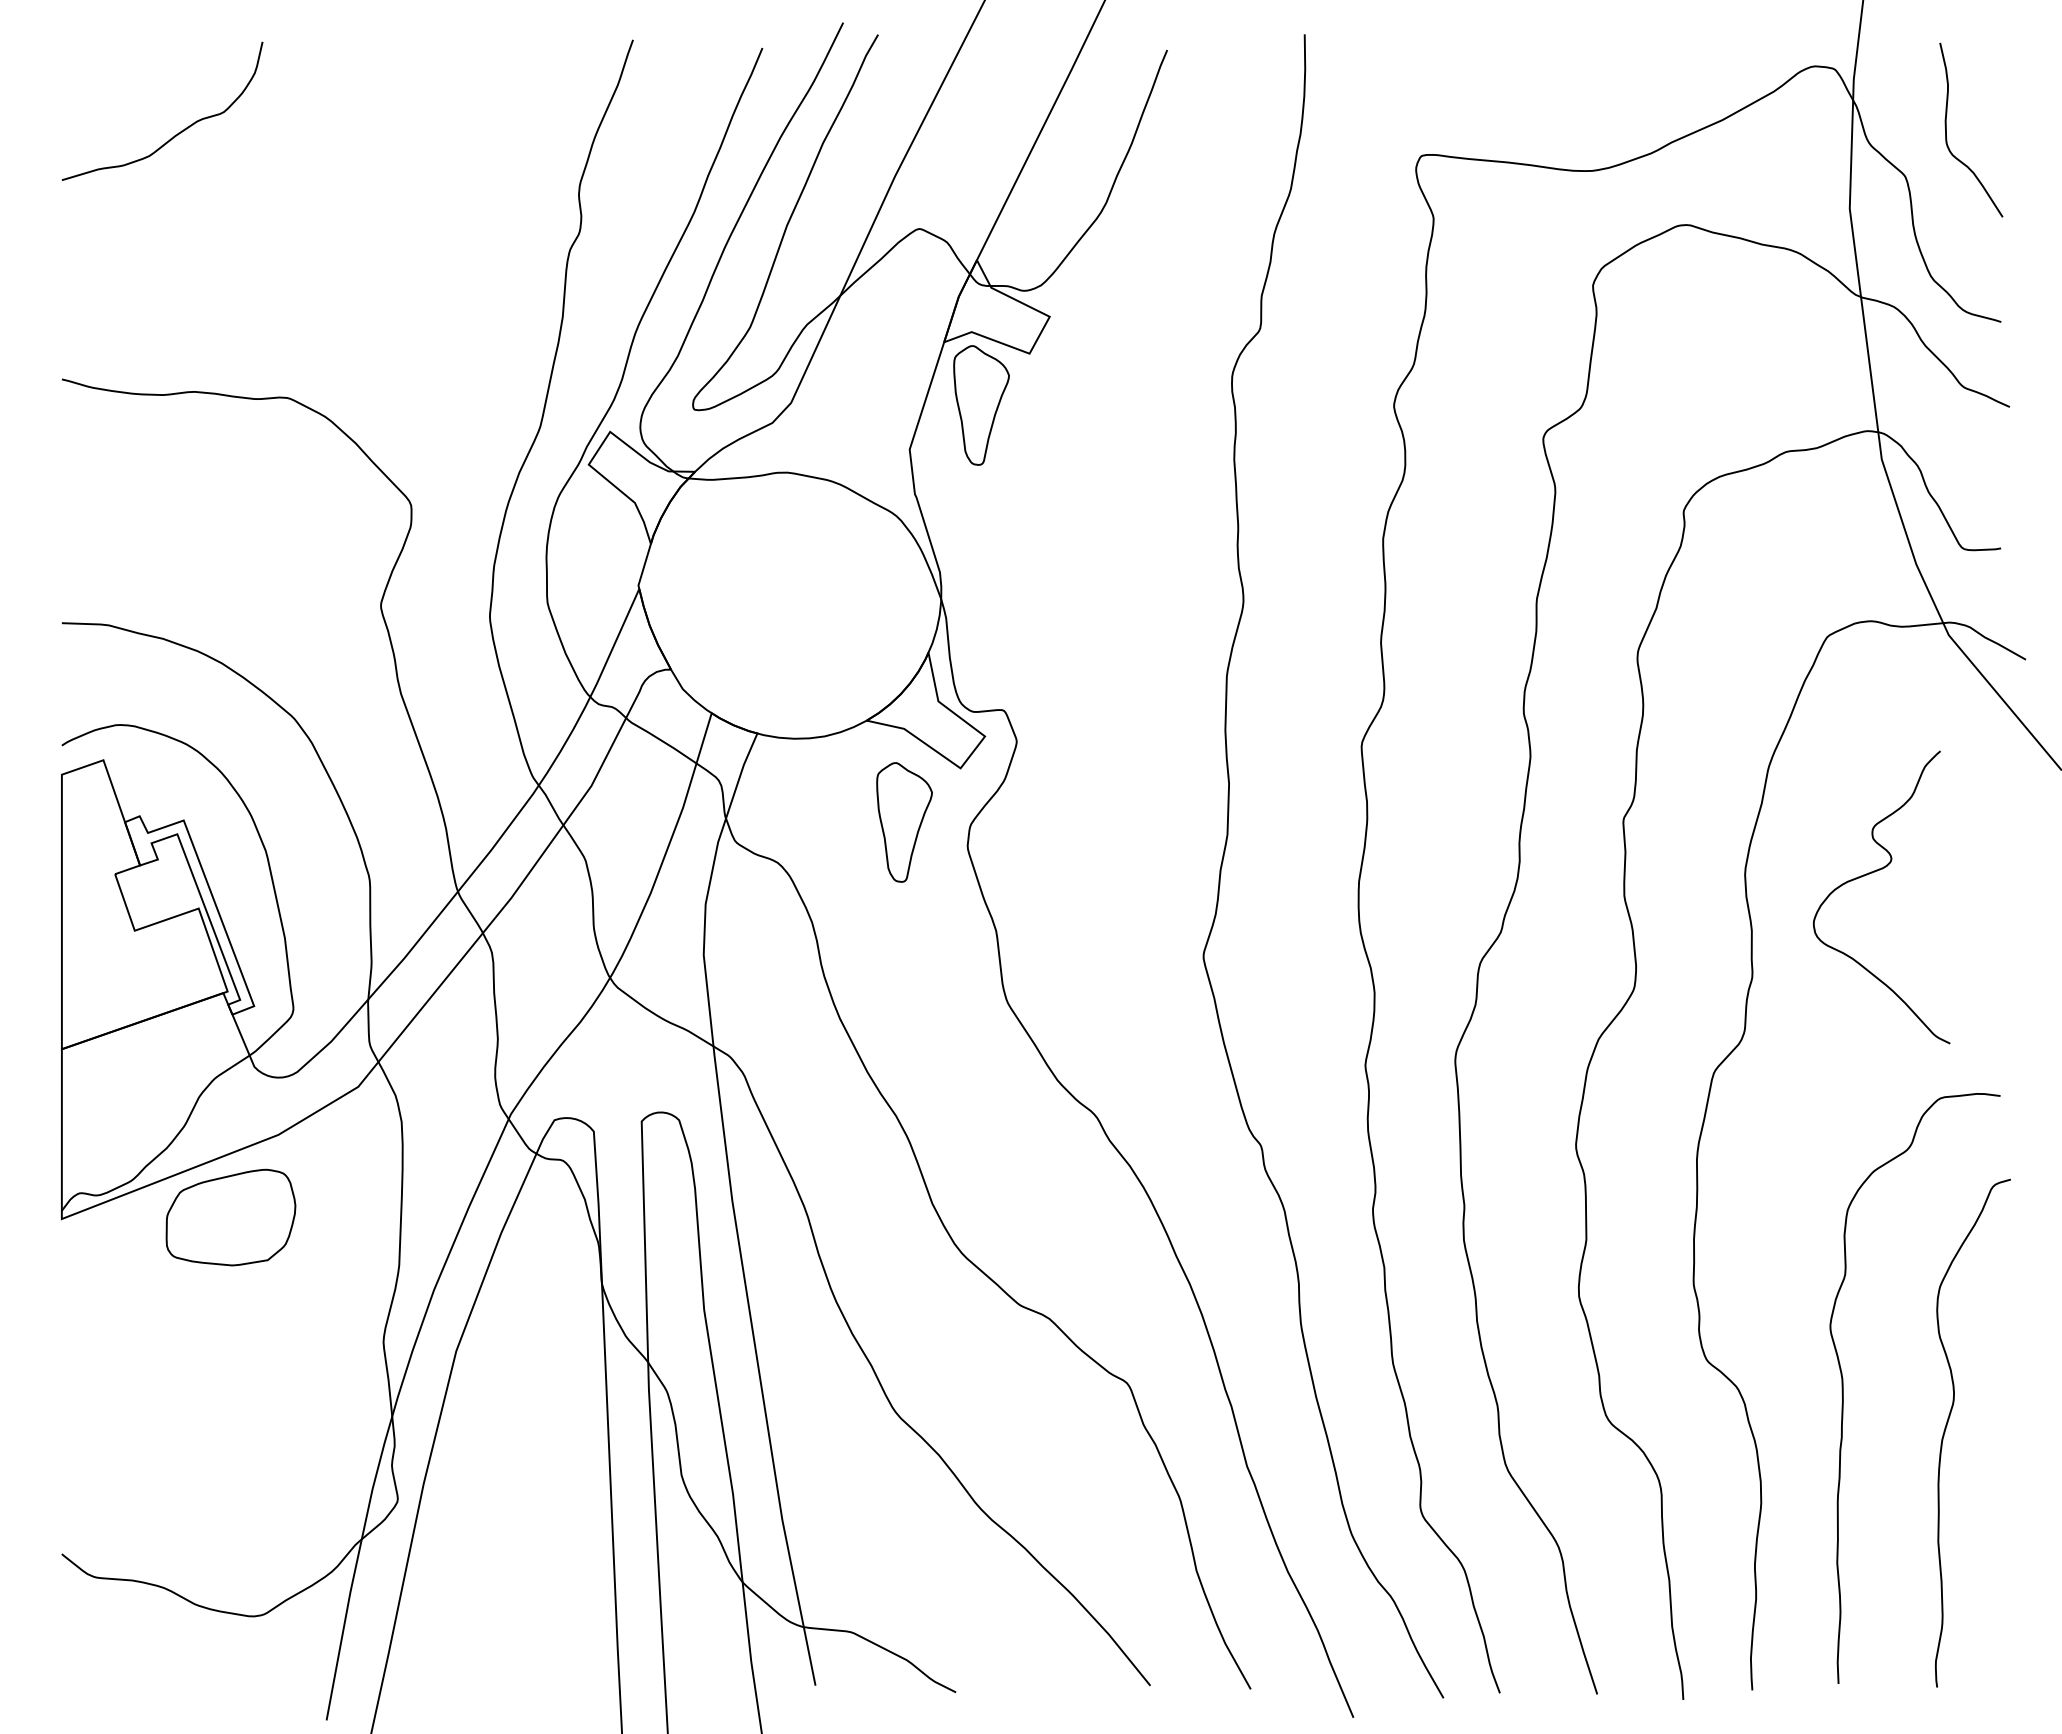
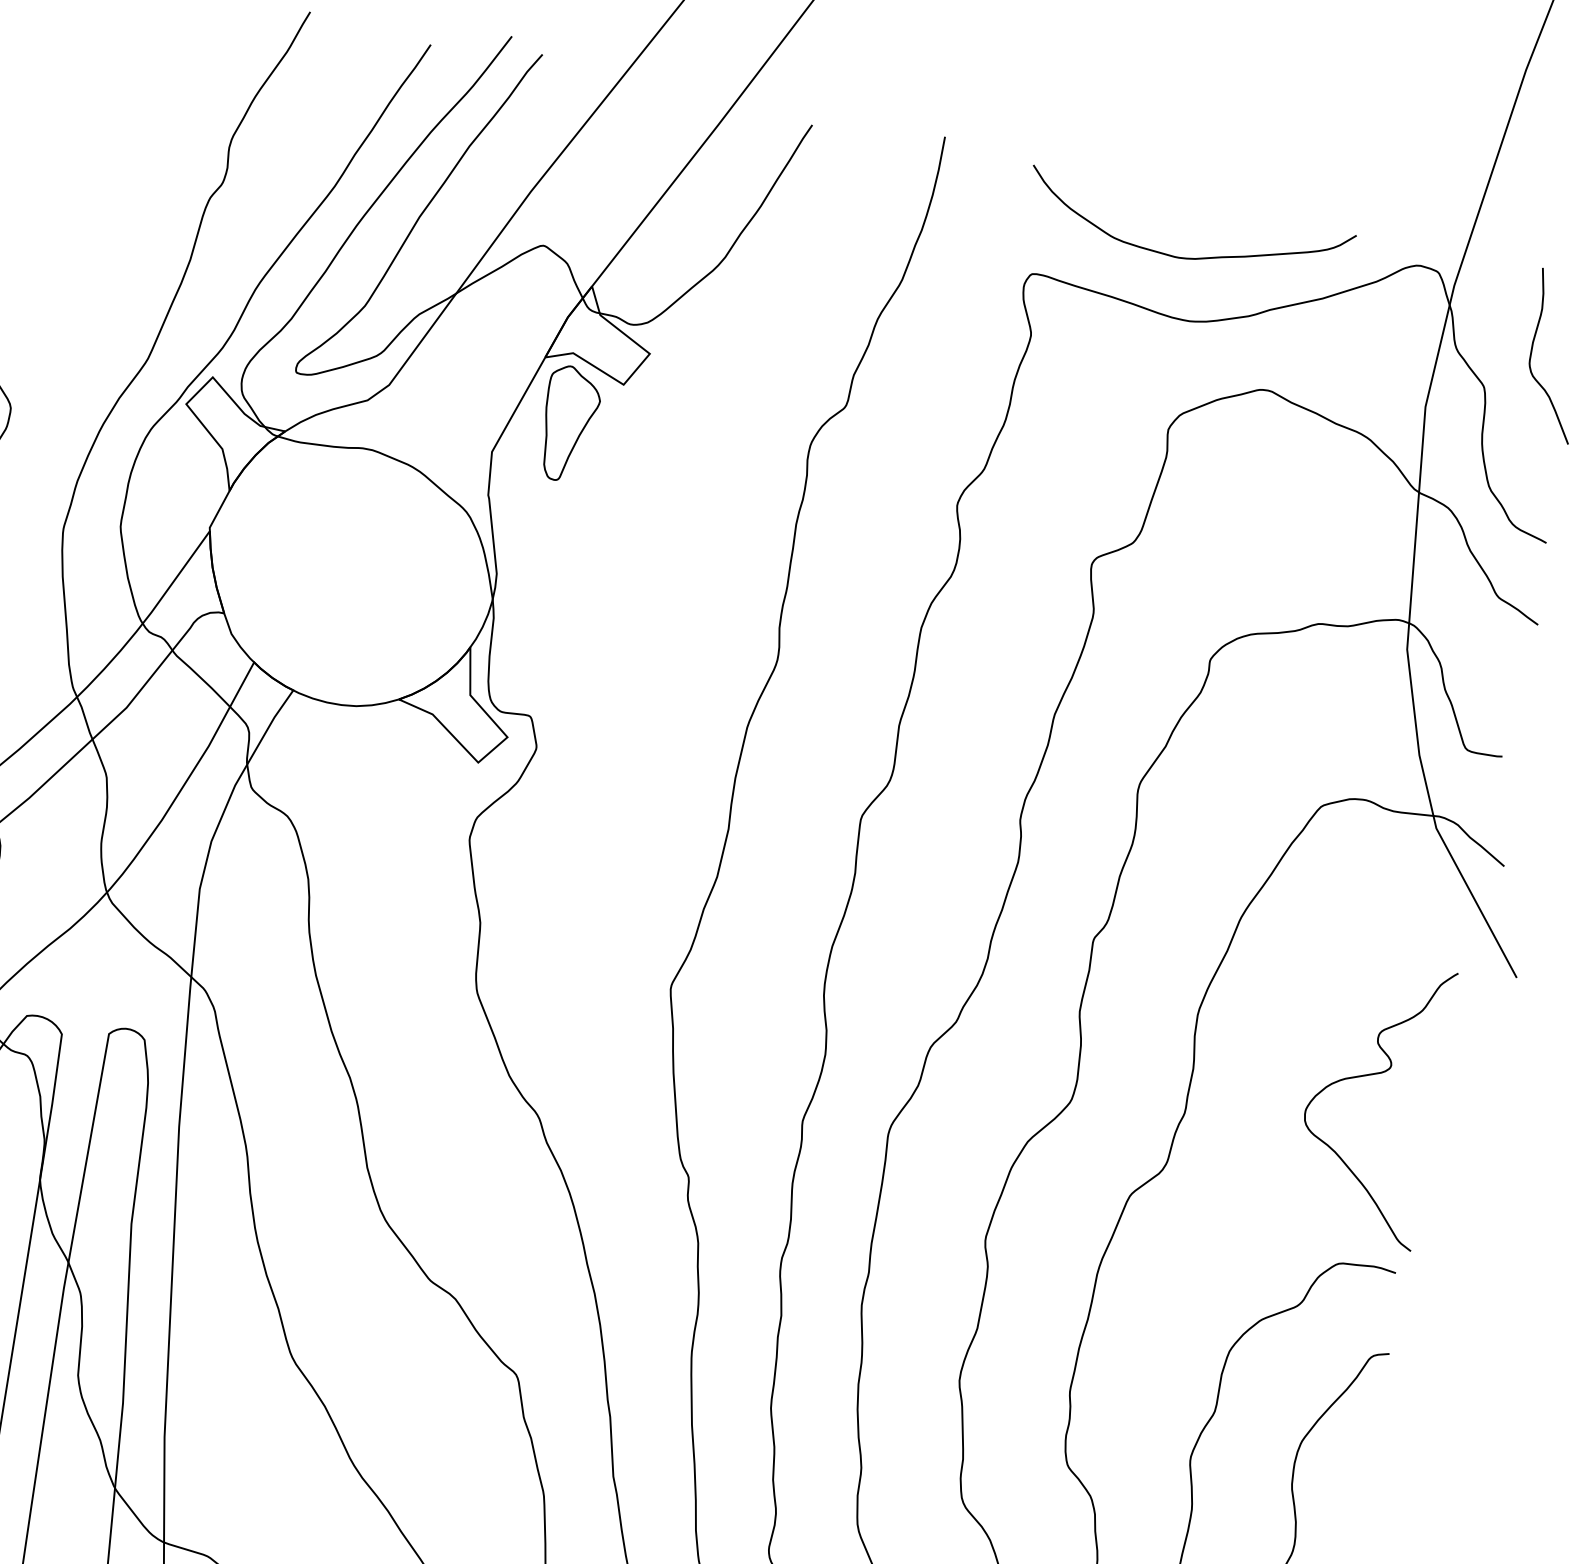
curve: (1576, 106) -> (1187, 257), added
part: (904, 822) -> (414, 802), removed
curve: (1872, 873) -> (1370, 1075), moved

